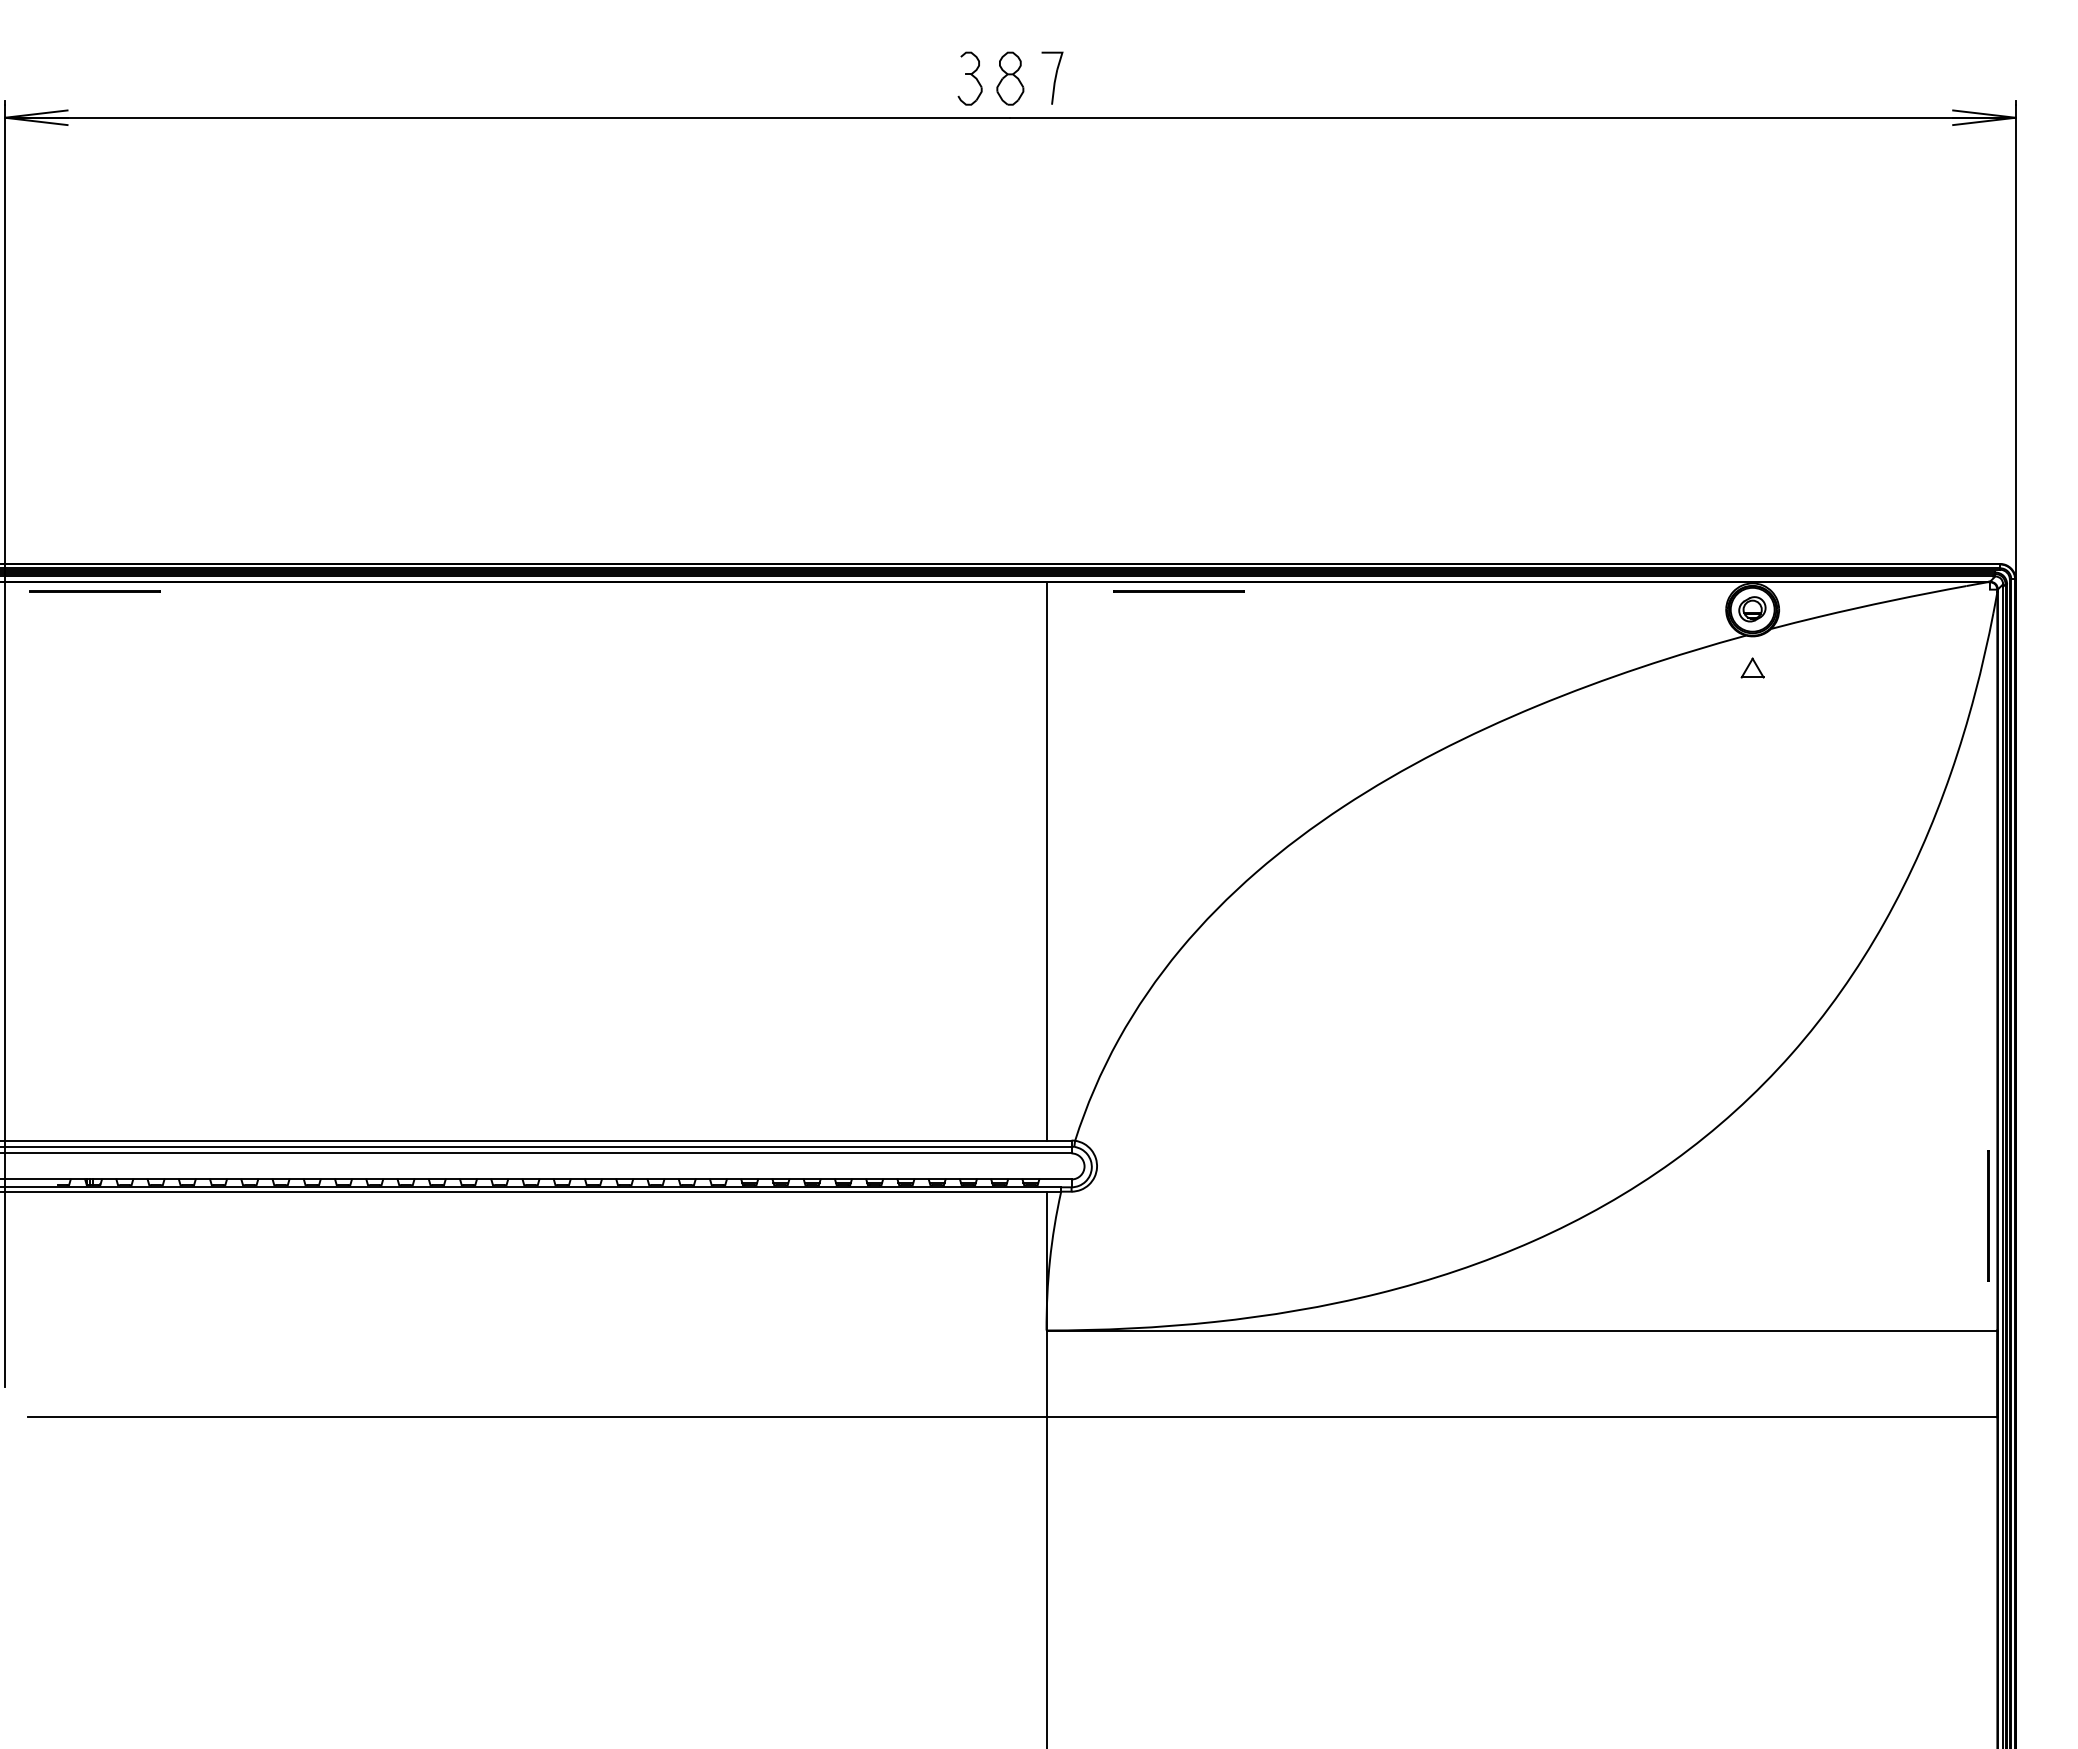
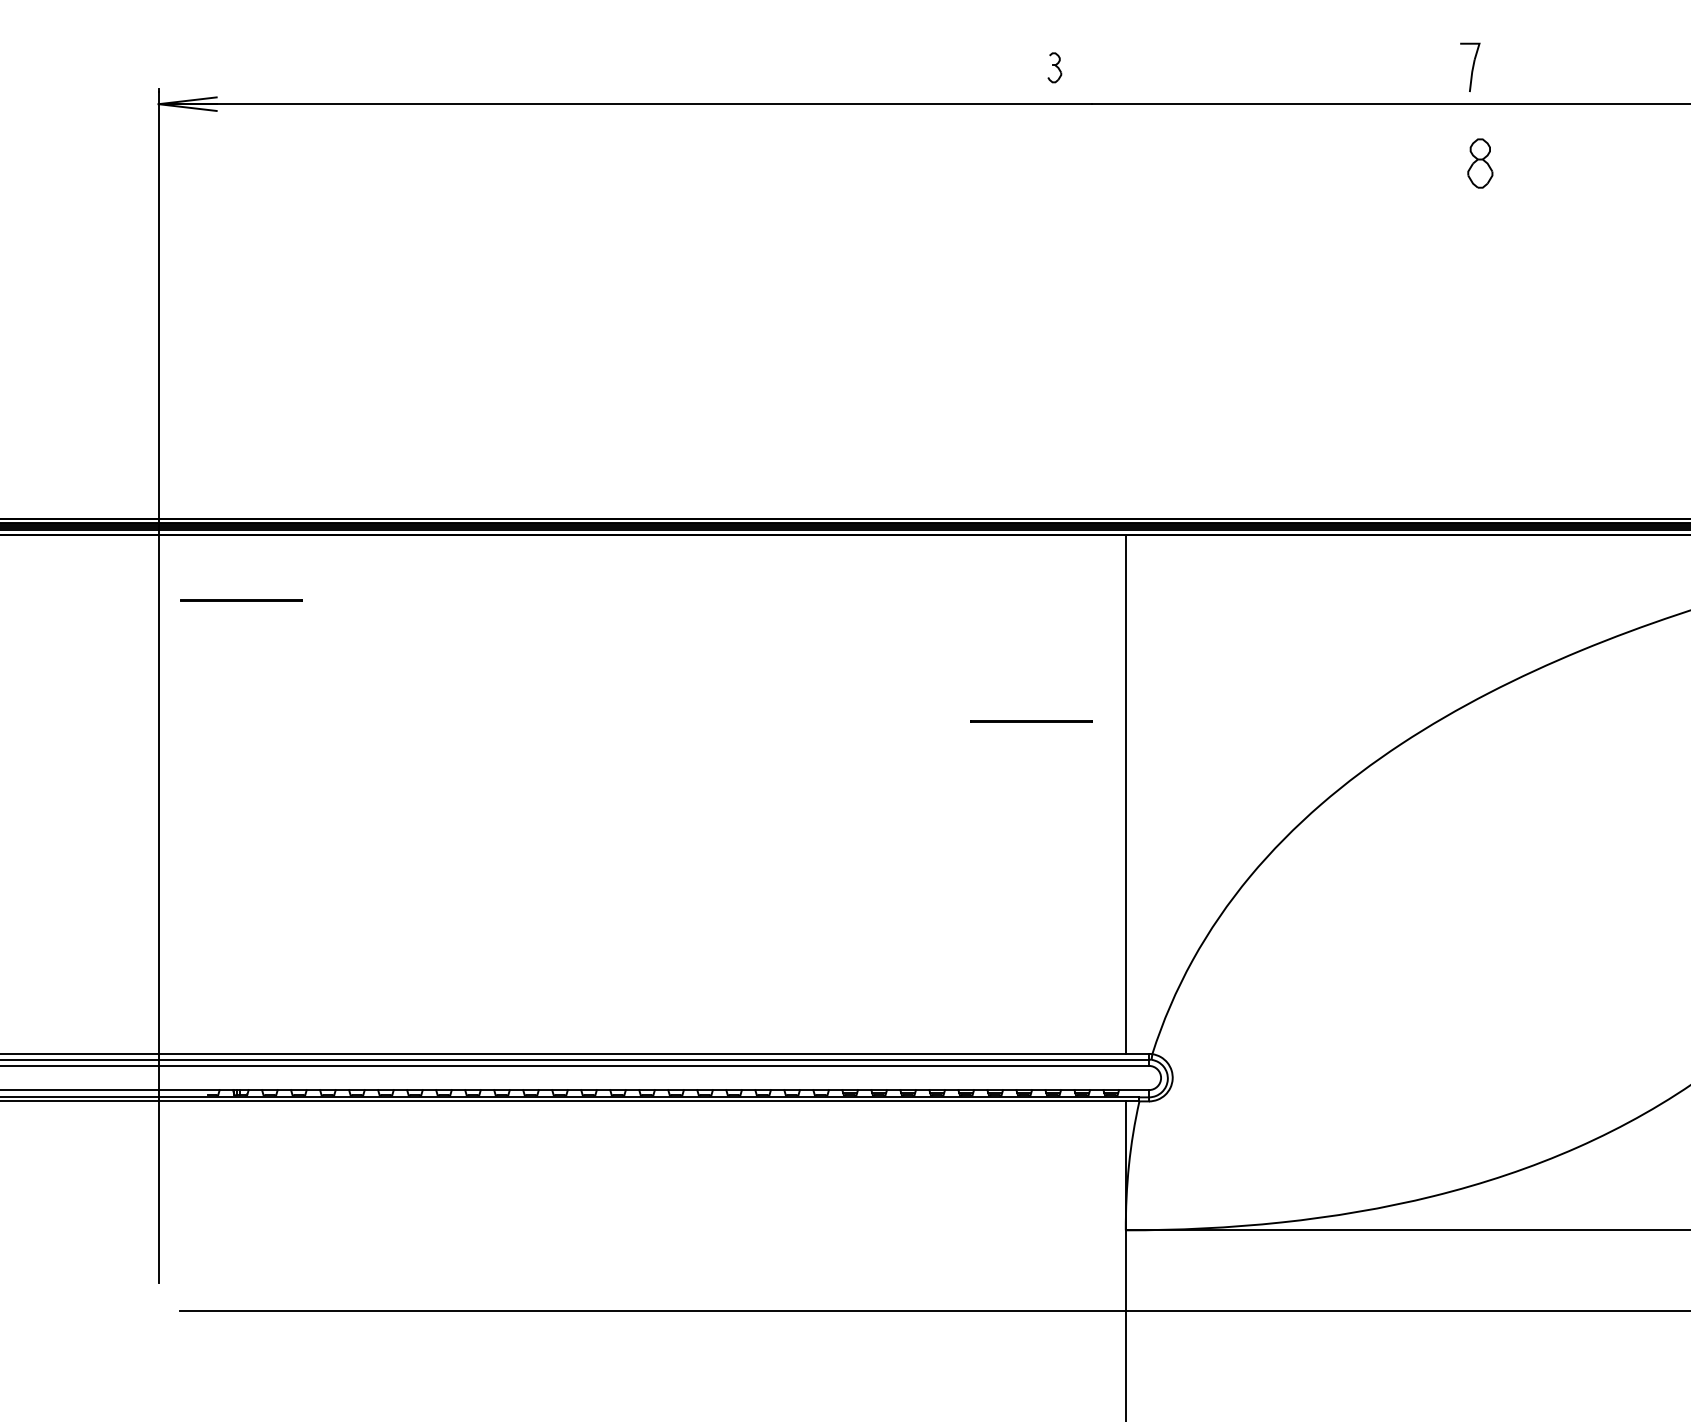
part: (1052, 77) -> (1470, 66), moved
part: (969, 78) -> (1054, 67), size x0.6
part: (1010, 78) -> (1480, 163), moved
line: (94, 591) -> (241, 600), moved
line: (1178, 591) -> (1031, 721), moved

